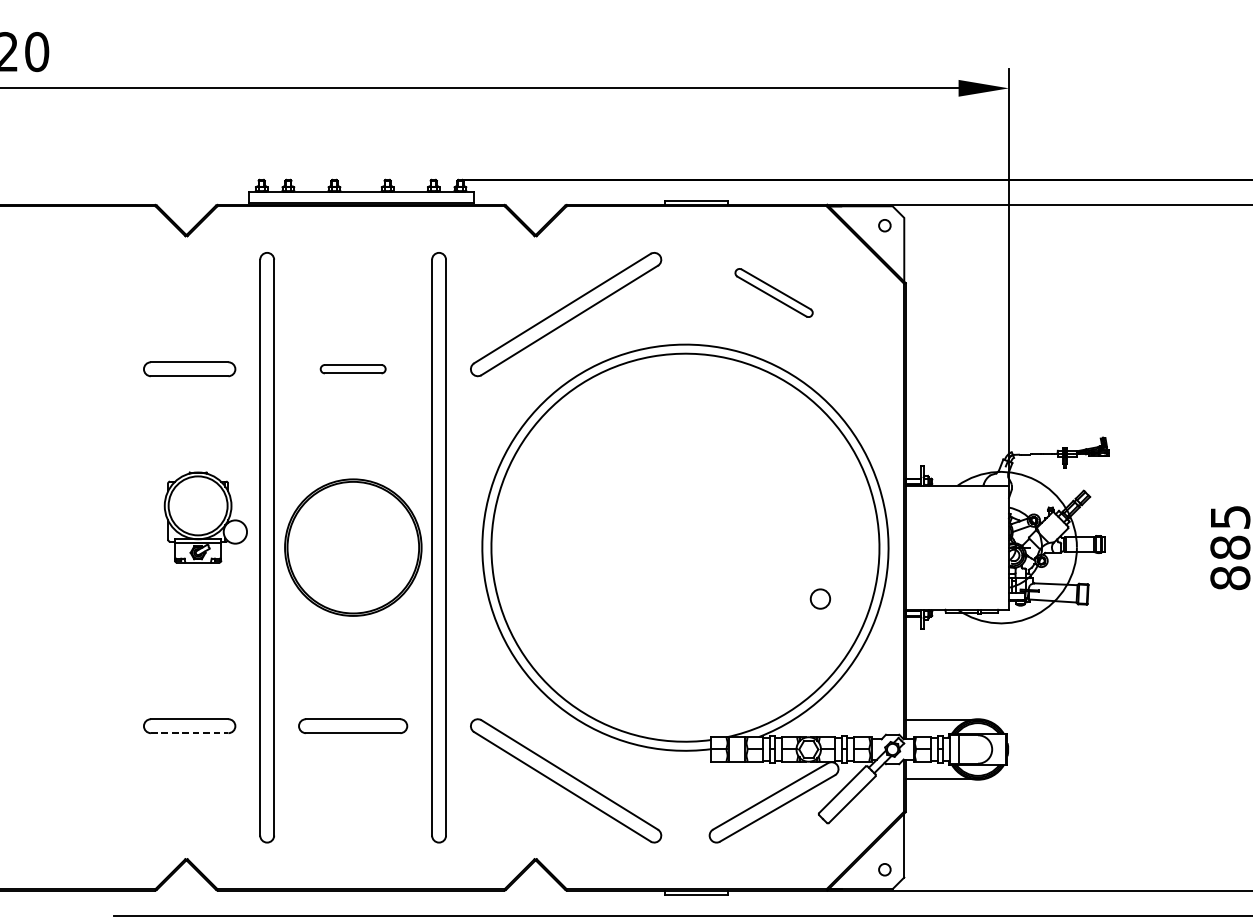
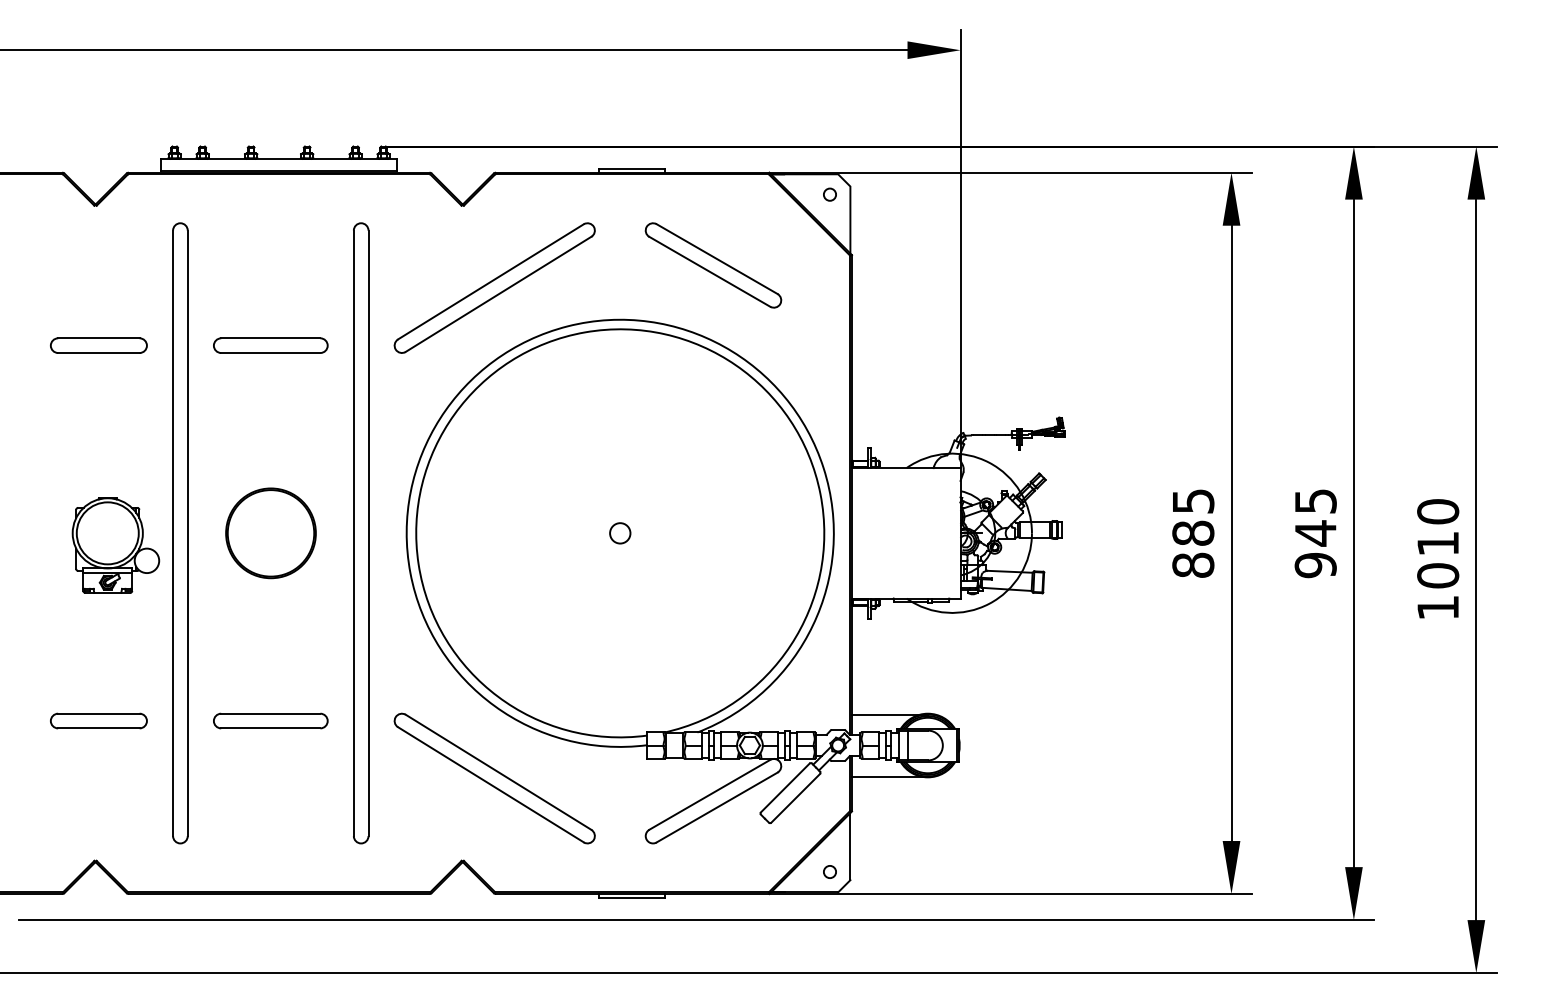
part: (774, 293) -> (713, 265), size x1.67
part: (352, 369) -> (270, 345), size x1.67
part: (205, 517) -> (115, 545), moved
part: (352, 547) -> (270, 533), size x0.62
circle: (820, 599) -> (620, 533), moved
line: (189, 733) -> (98, 728), dashed -> solid

